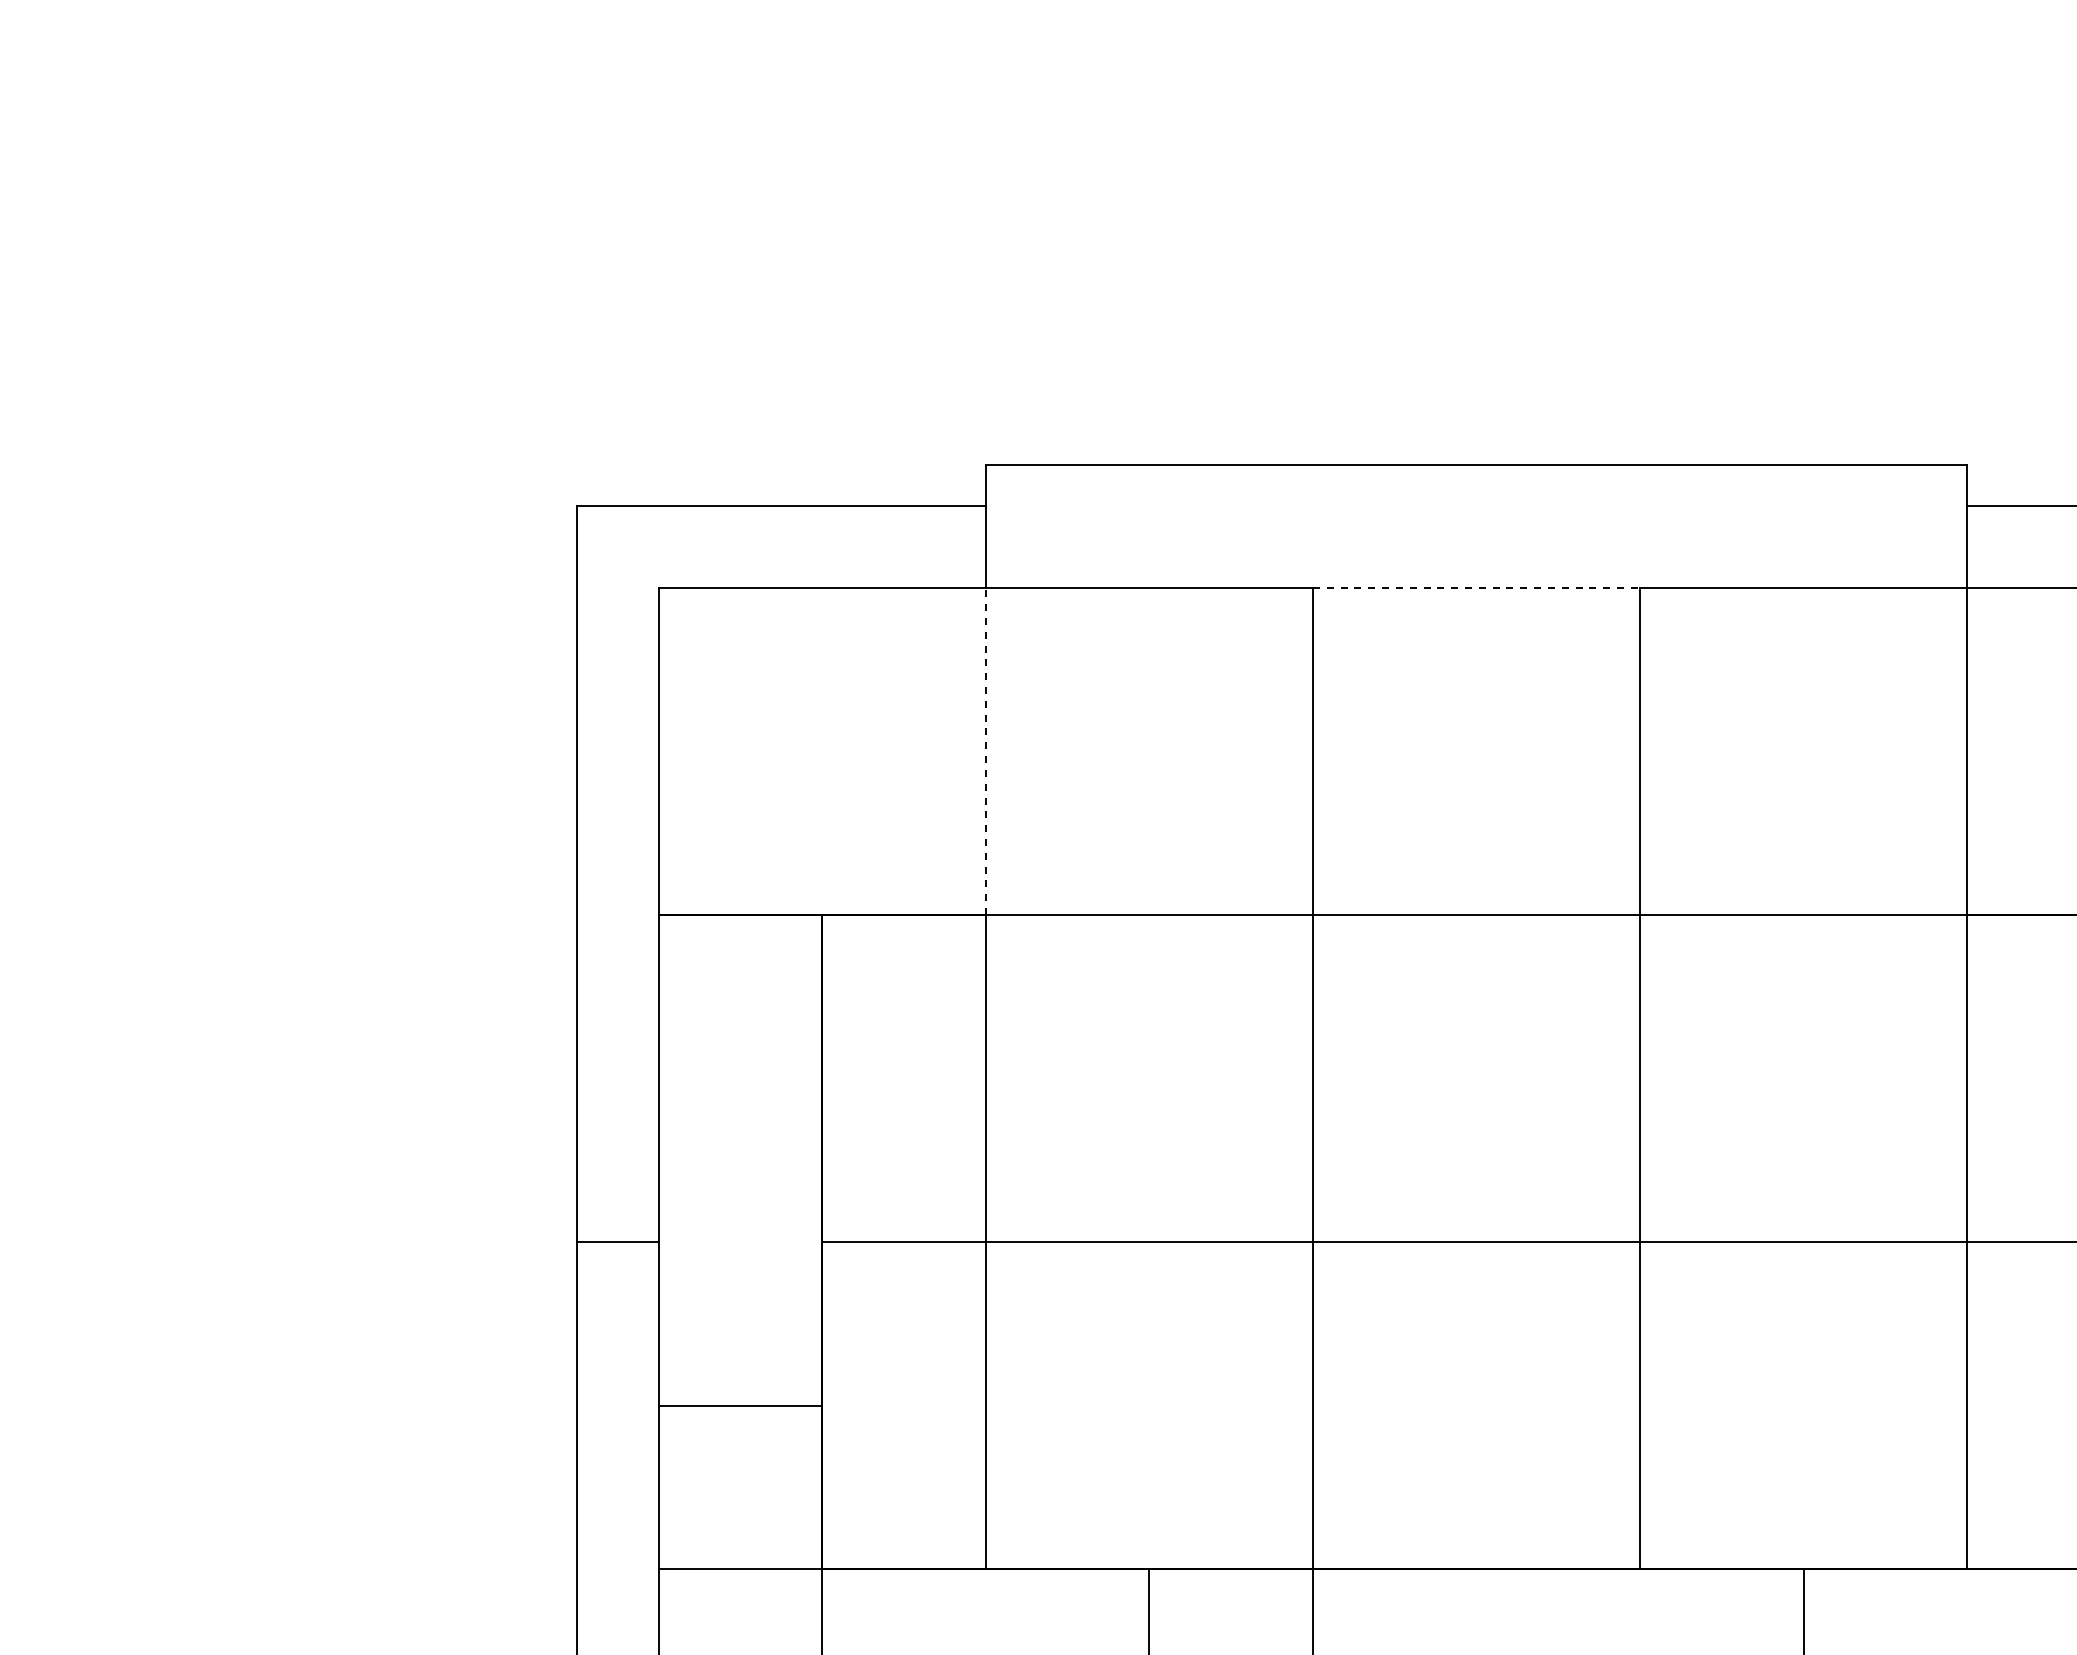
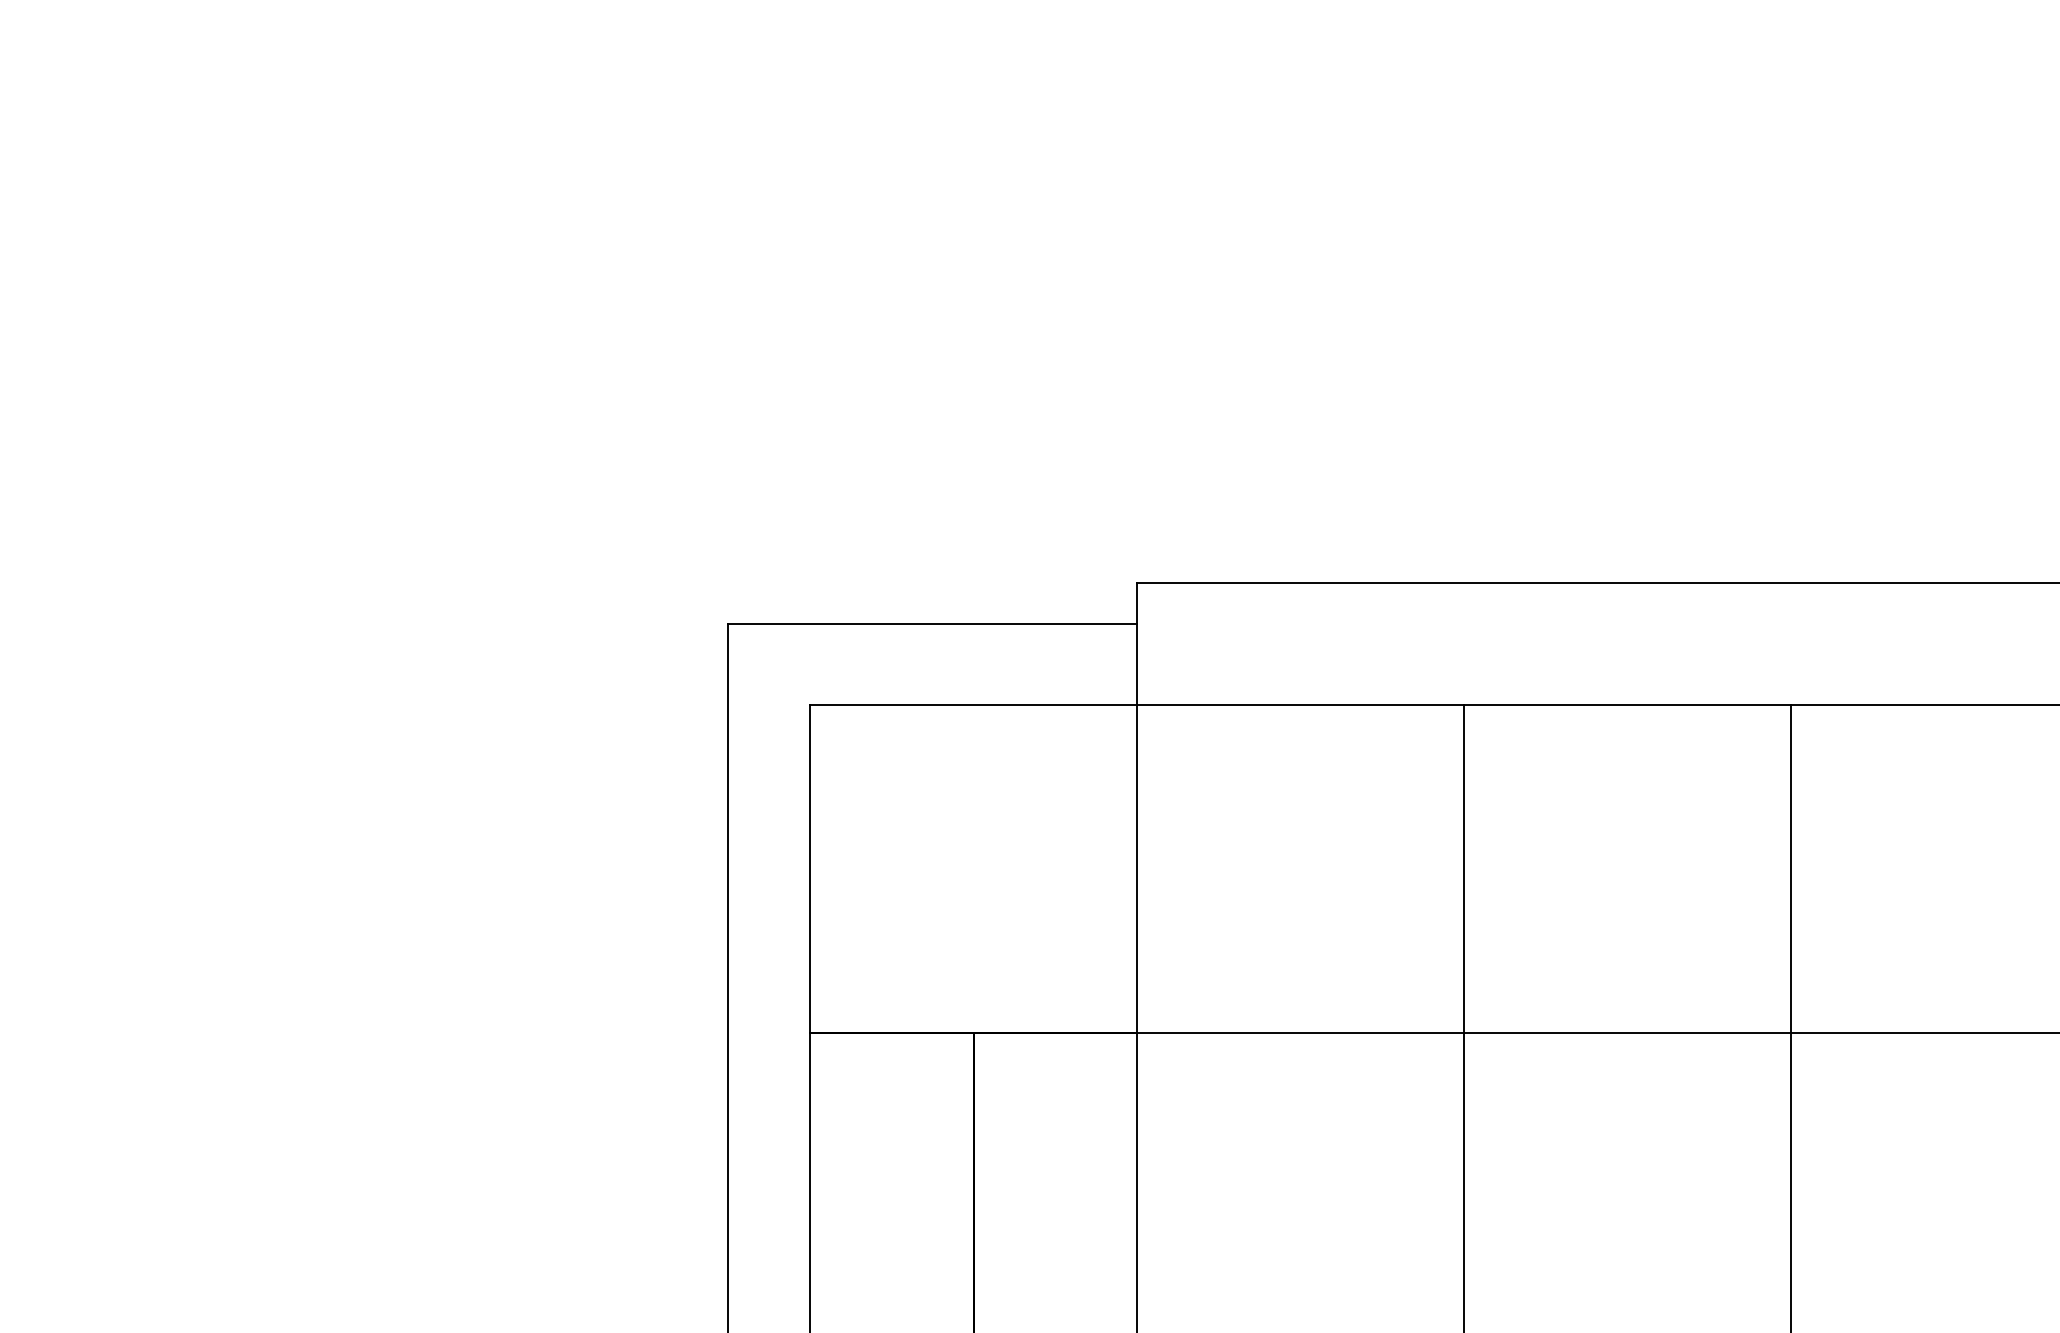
line: (1476, 587) -> (1627, 705), dashed -> solid
line: (985, 751) -> (1136, 869), dashed -> solid

